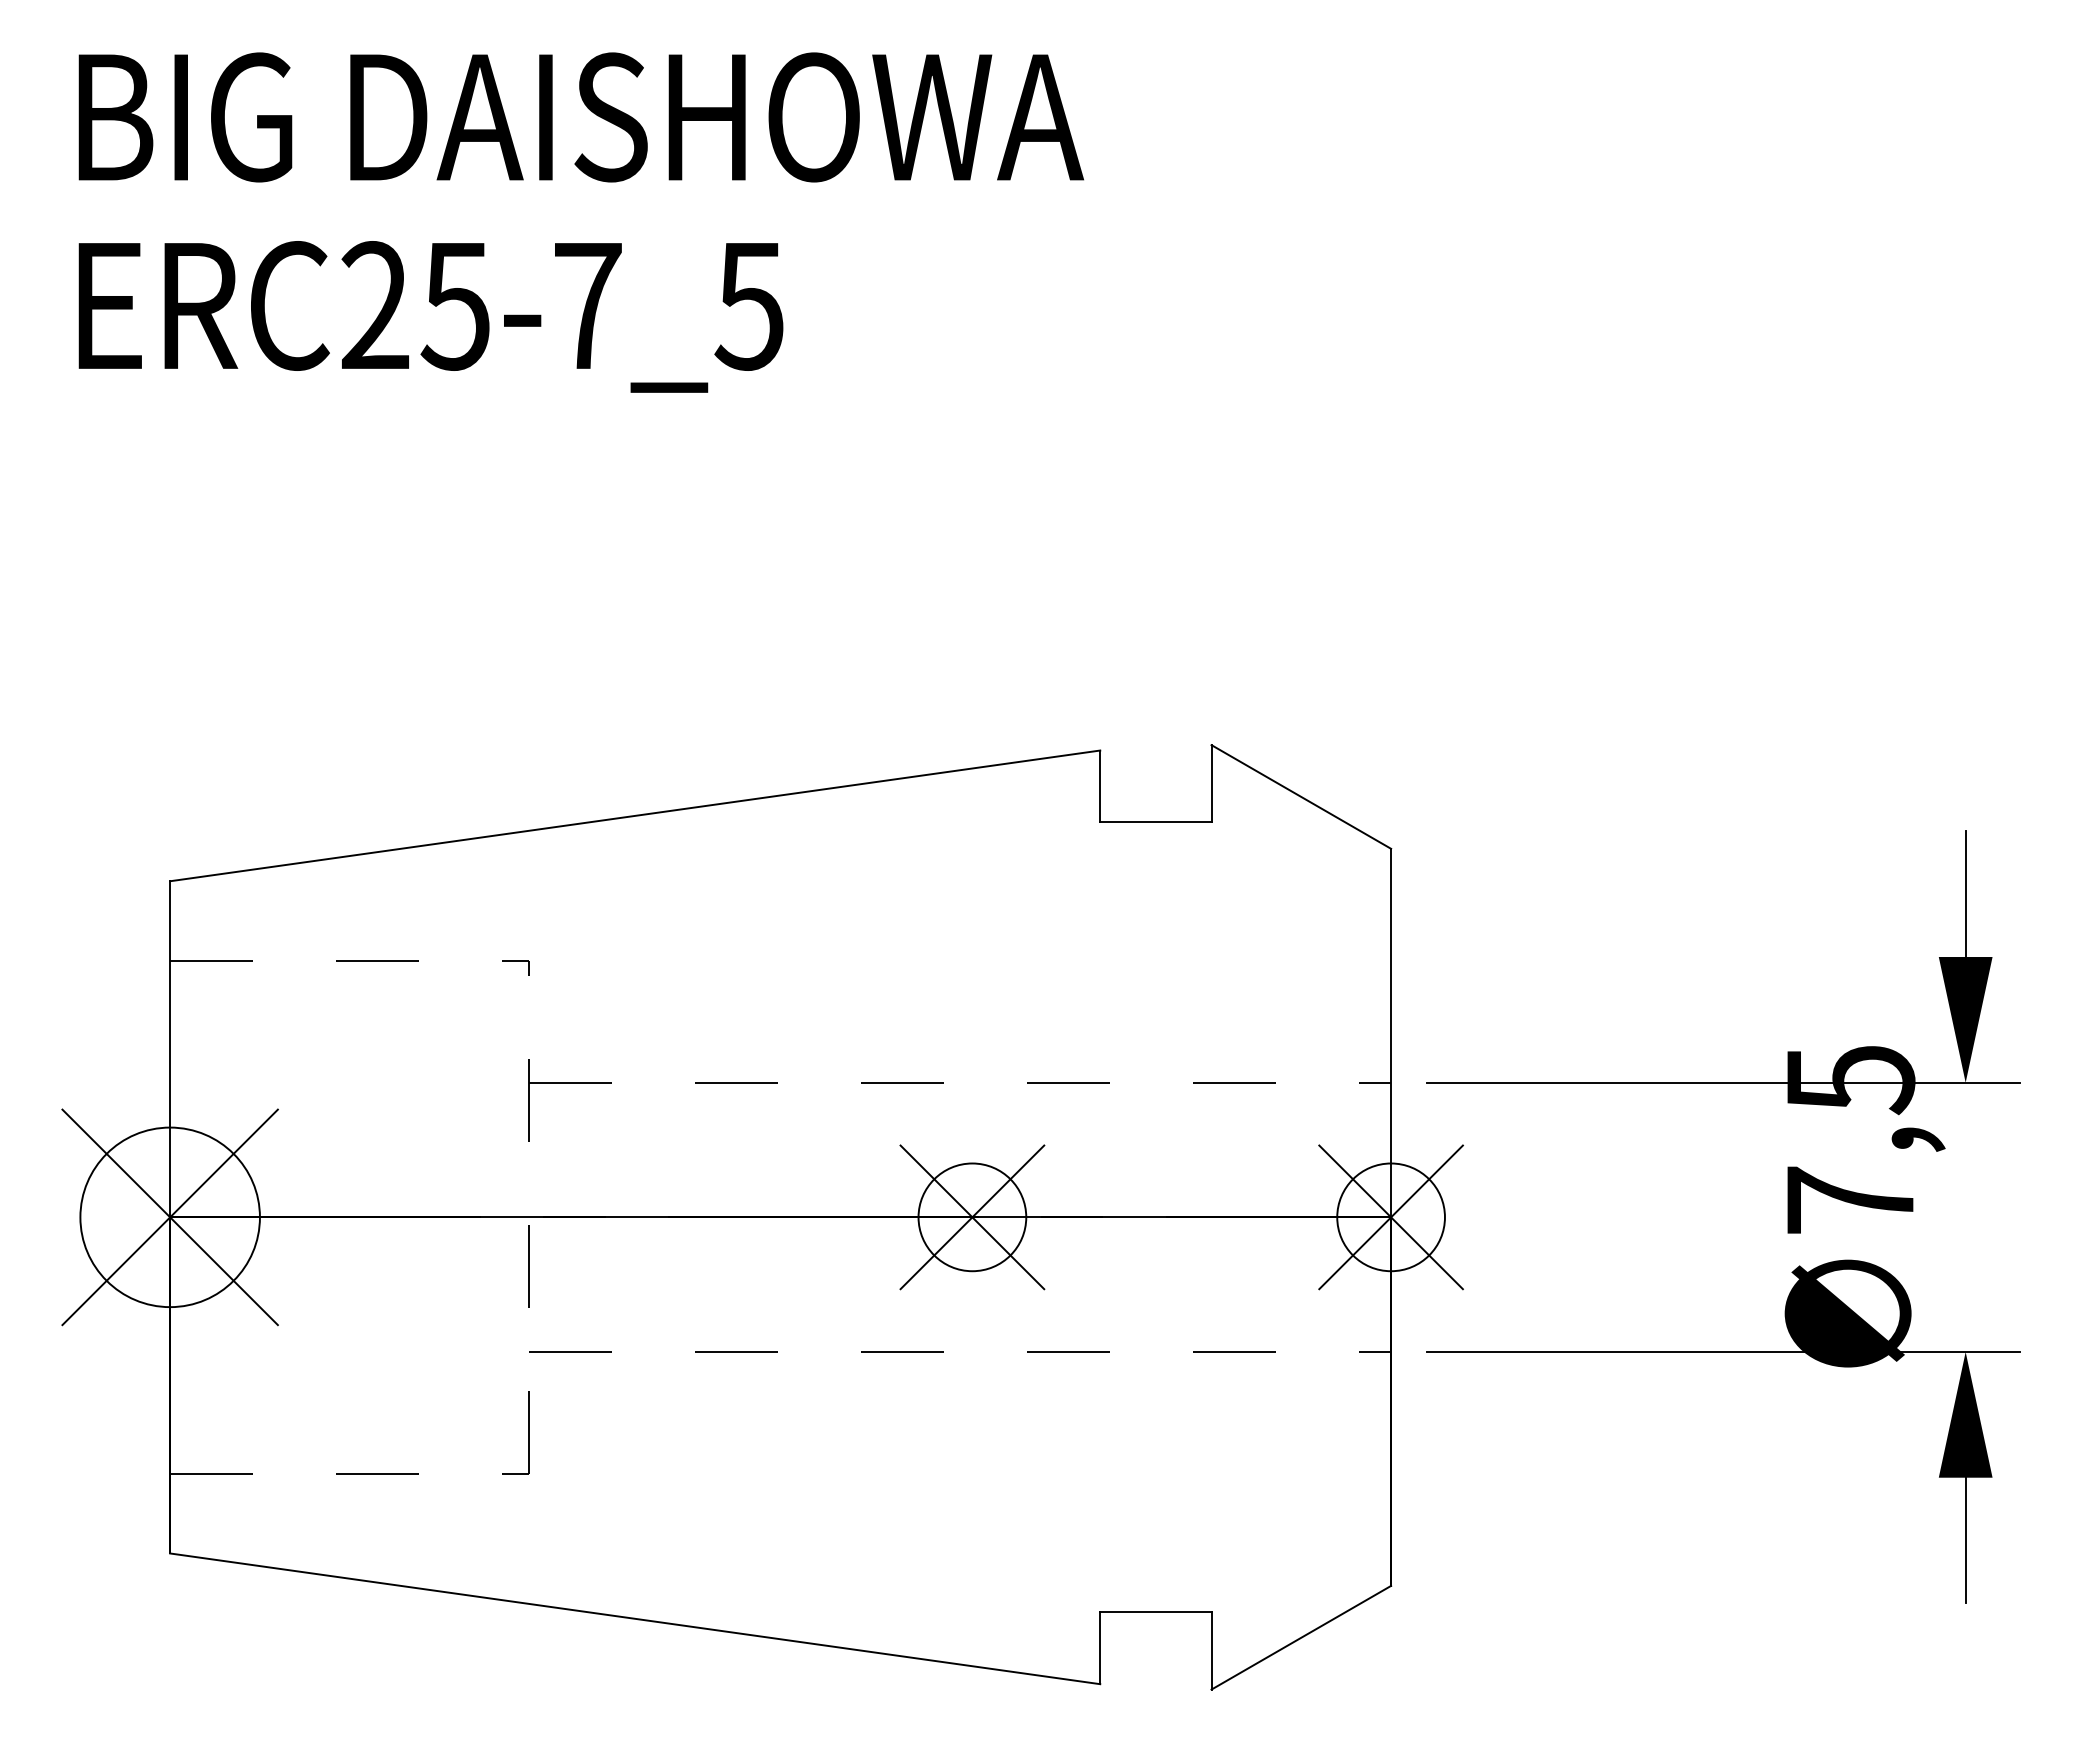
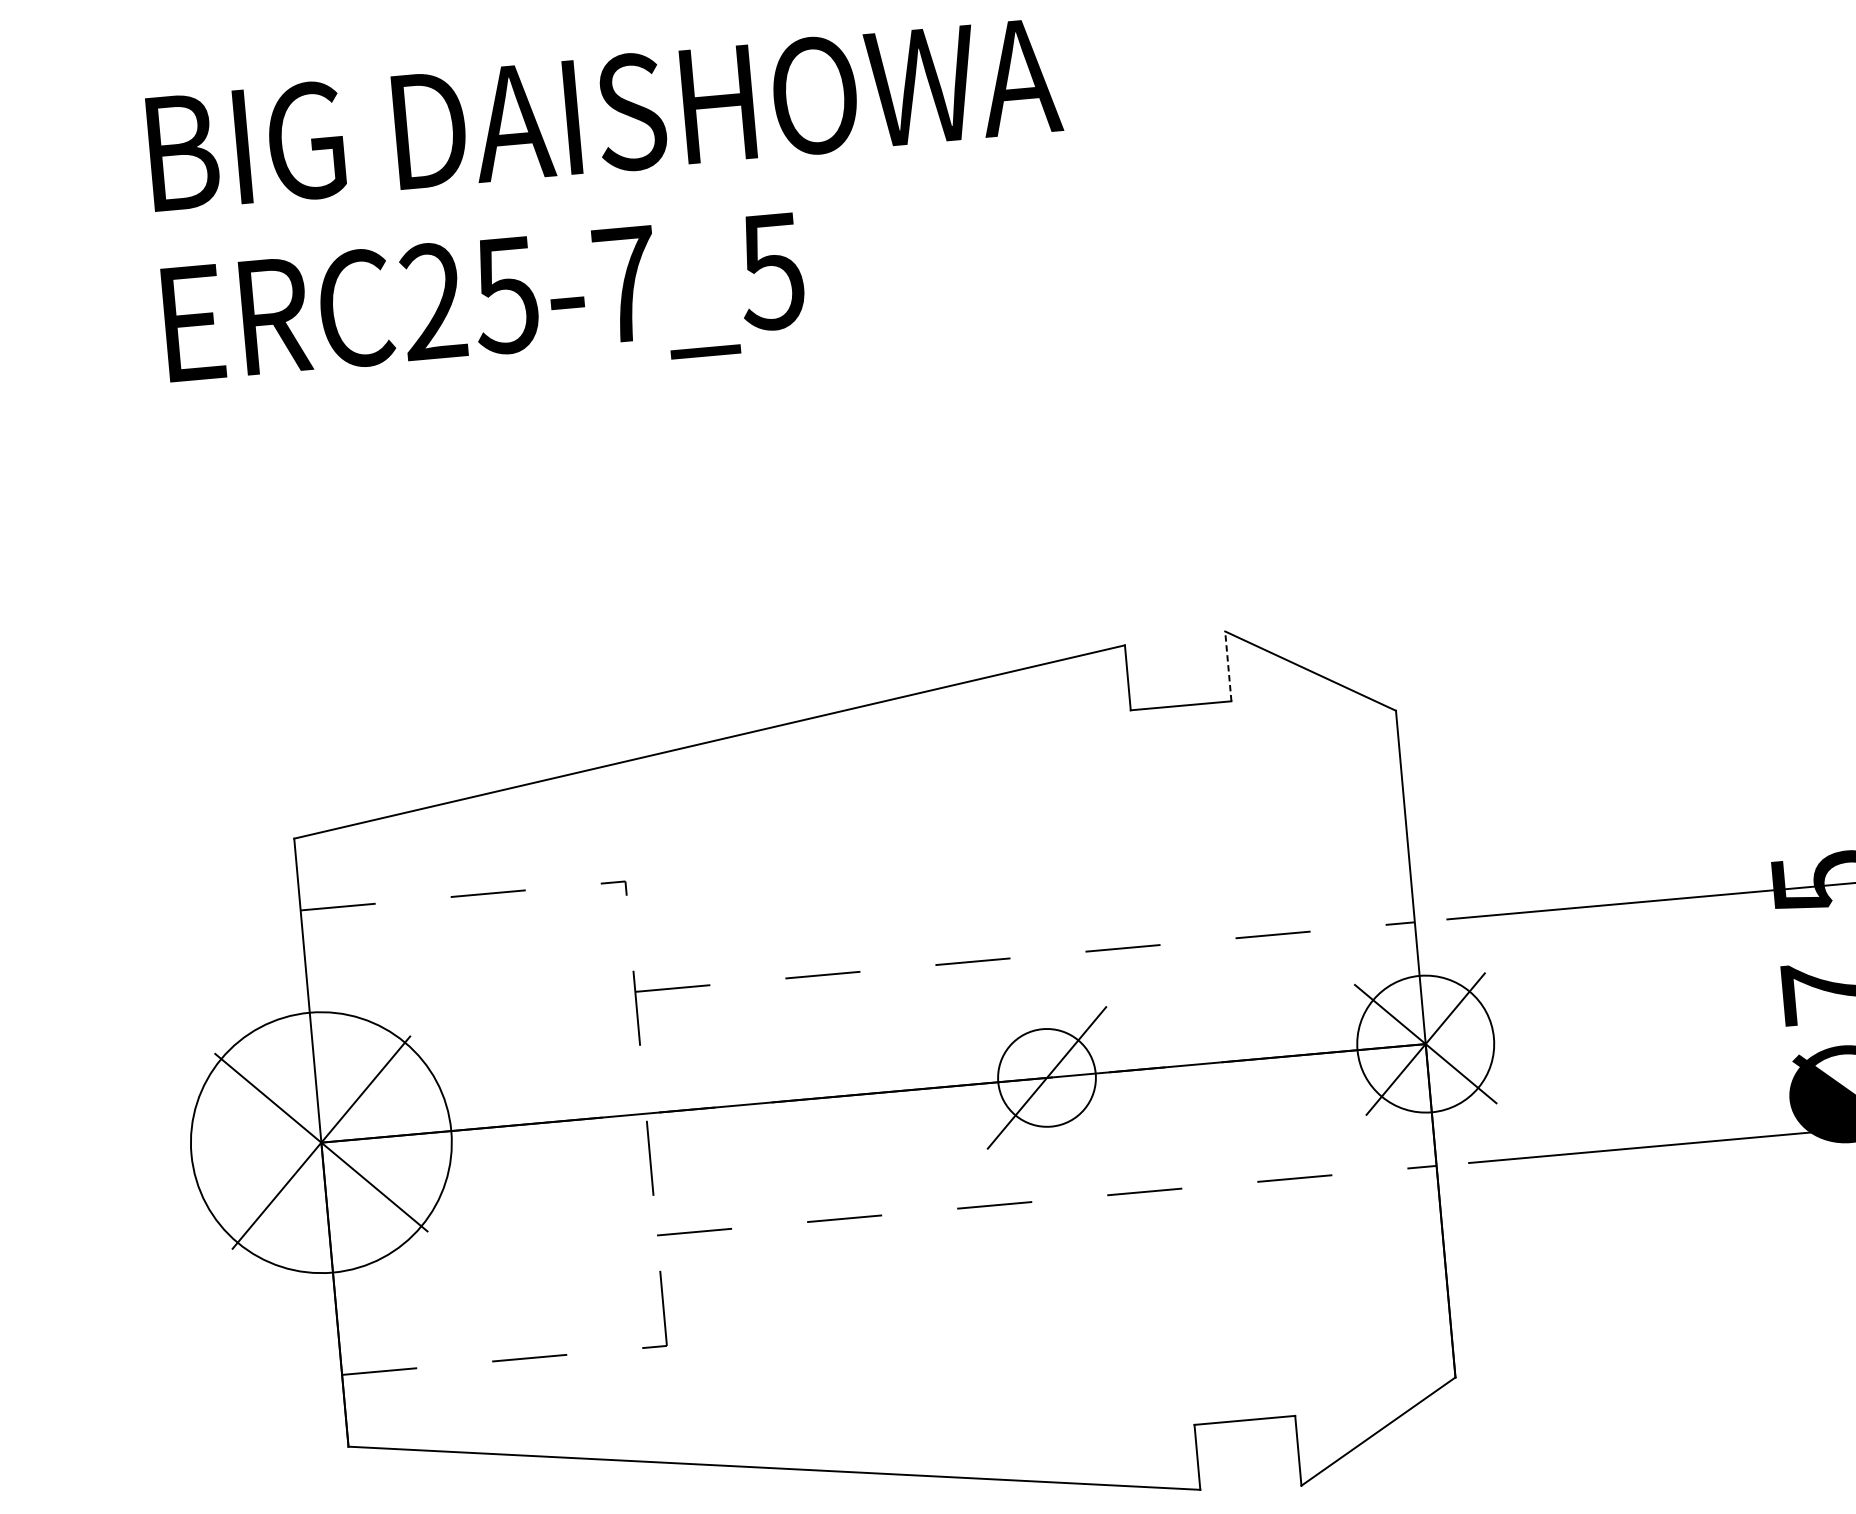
line: (1211, 783) -> (1228, 666), solid -> dashed
circle: (169, 1217) -> (320, 1142), size x1.6
line: (972, 1217) -> (1047, 1078), removed
circle: (1390, 1217) -> (1425, 1044), size x1.4

